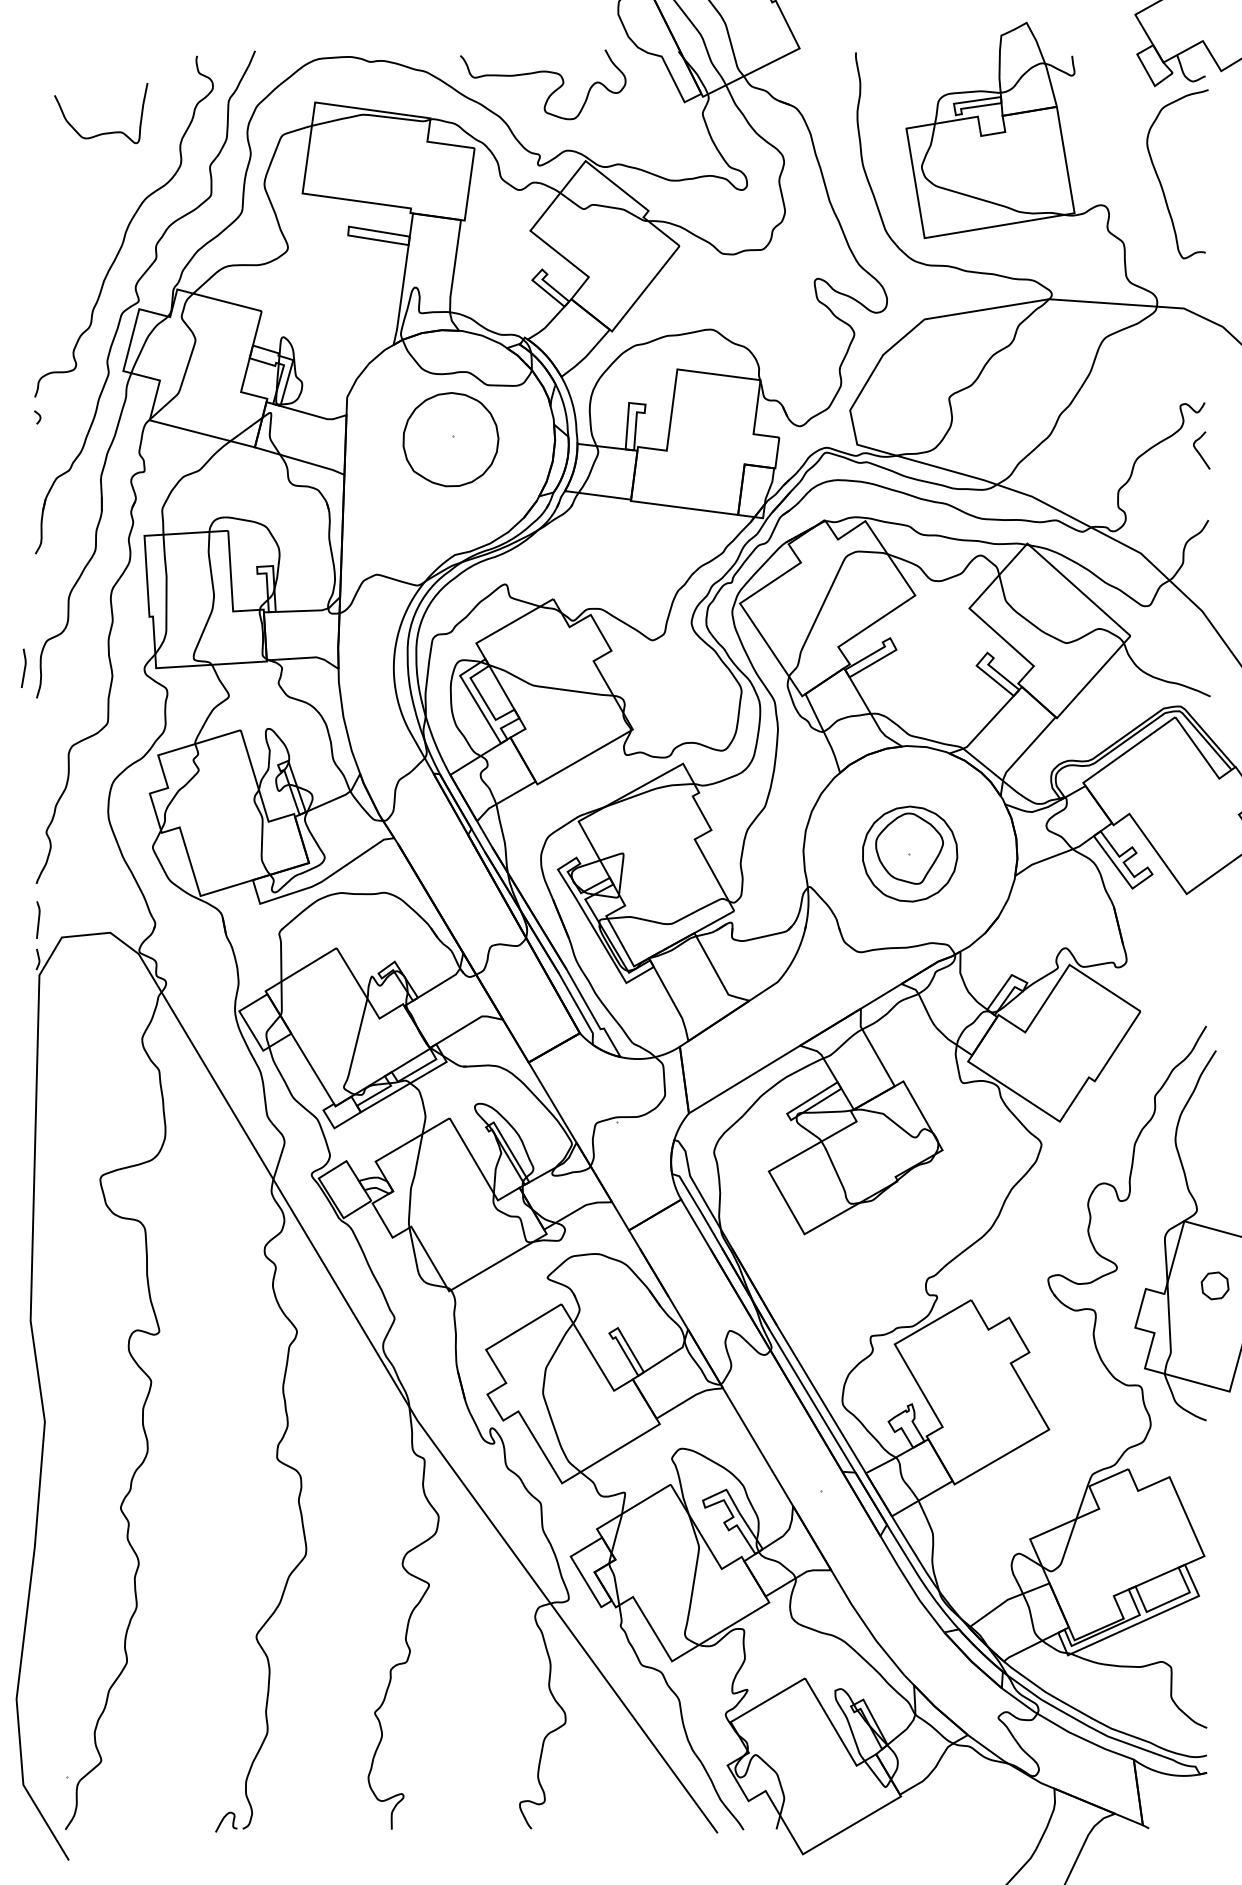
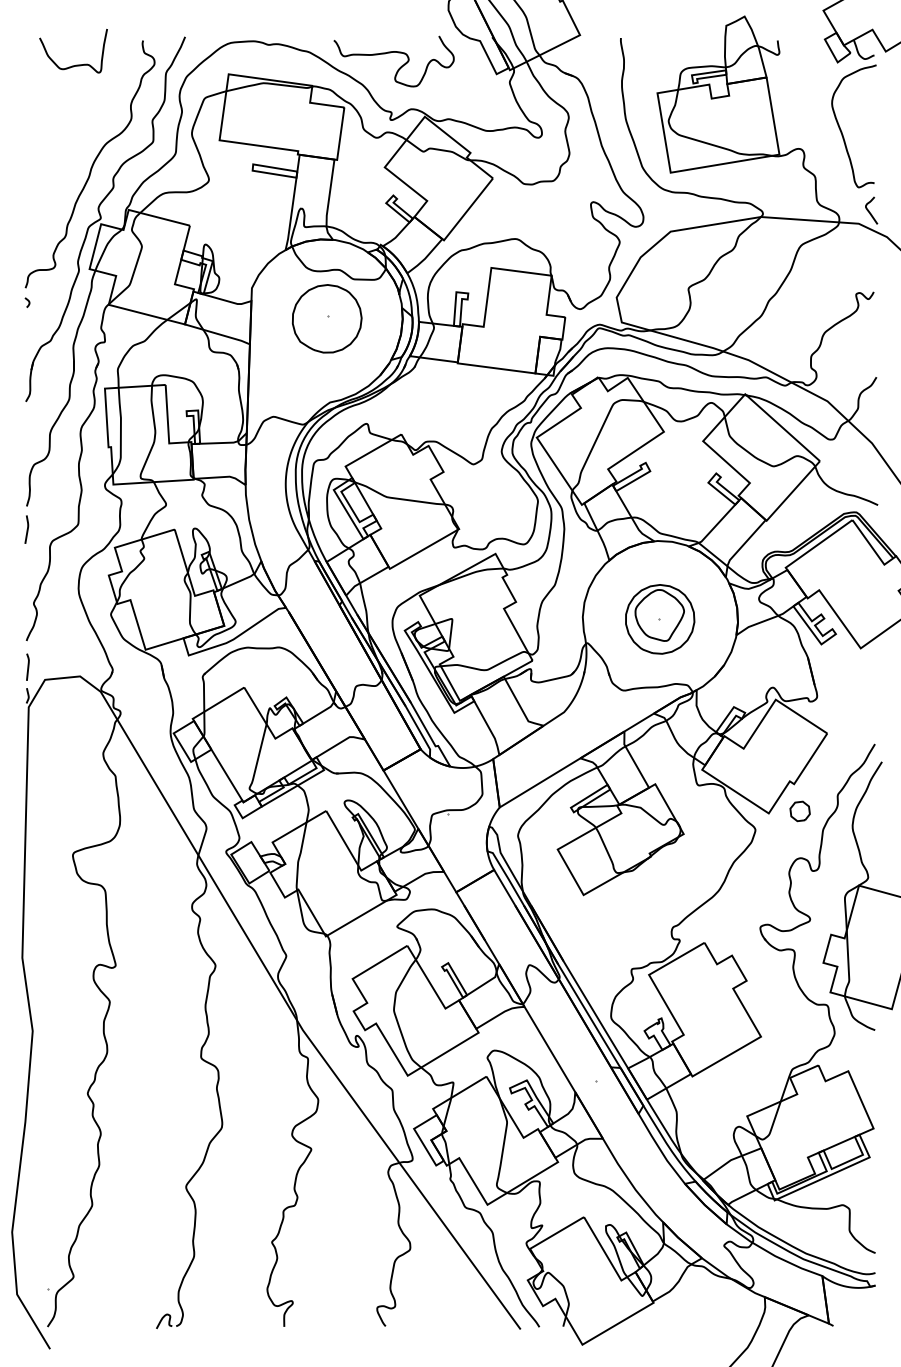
curve: (104, 132) -> (75, 64), moved
curve: (1199, 452) -> (870, 212), moved
line: (24, 667) -> (27, 529), moved
part: (1214, 1285) -> (799, 811), moved

